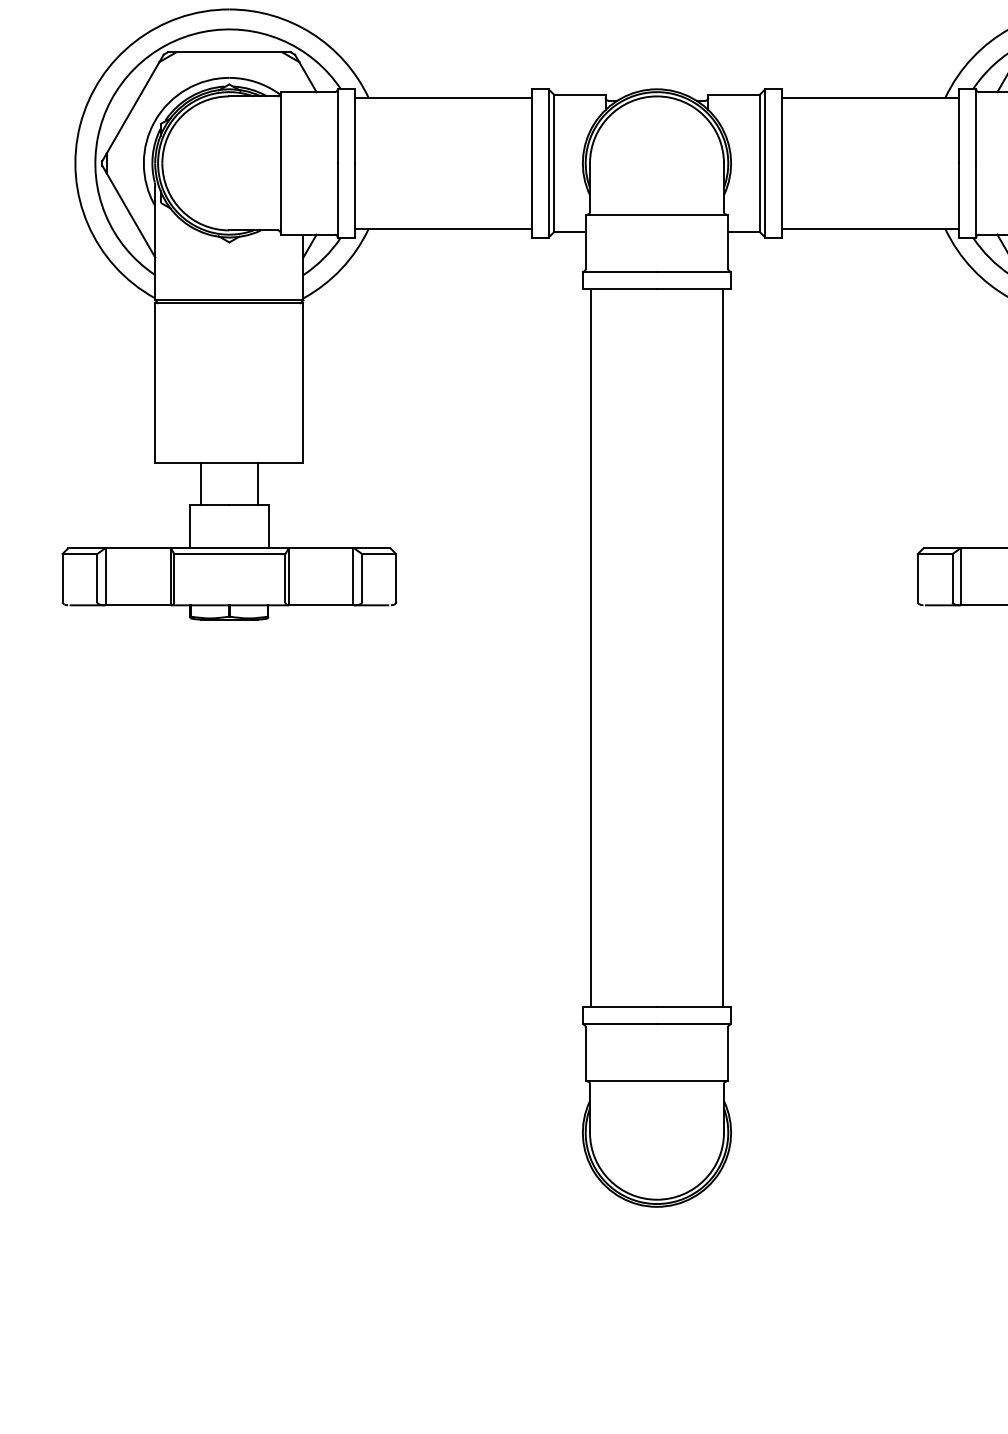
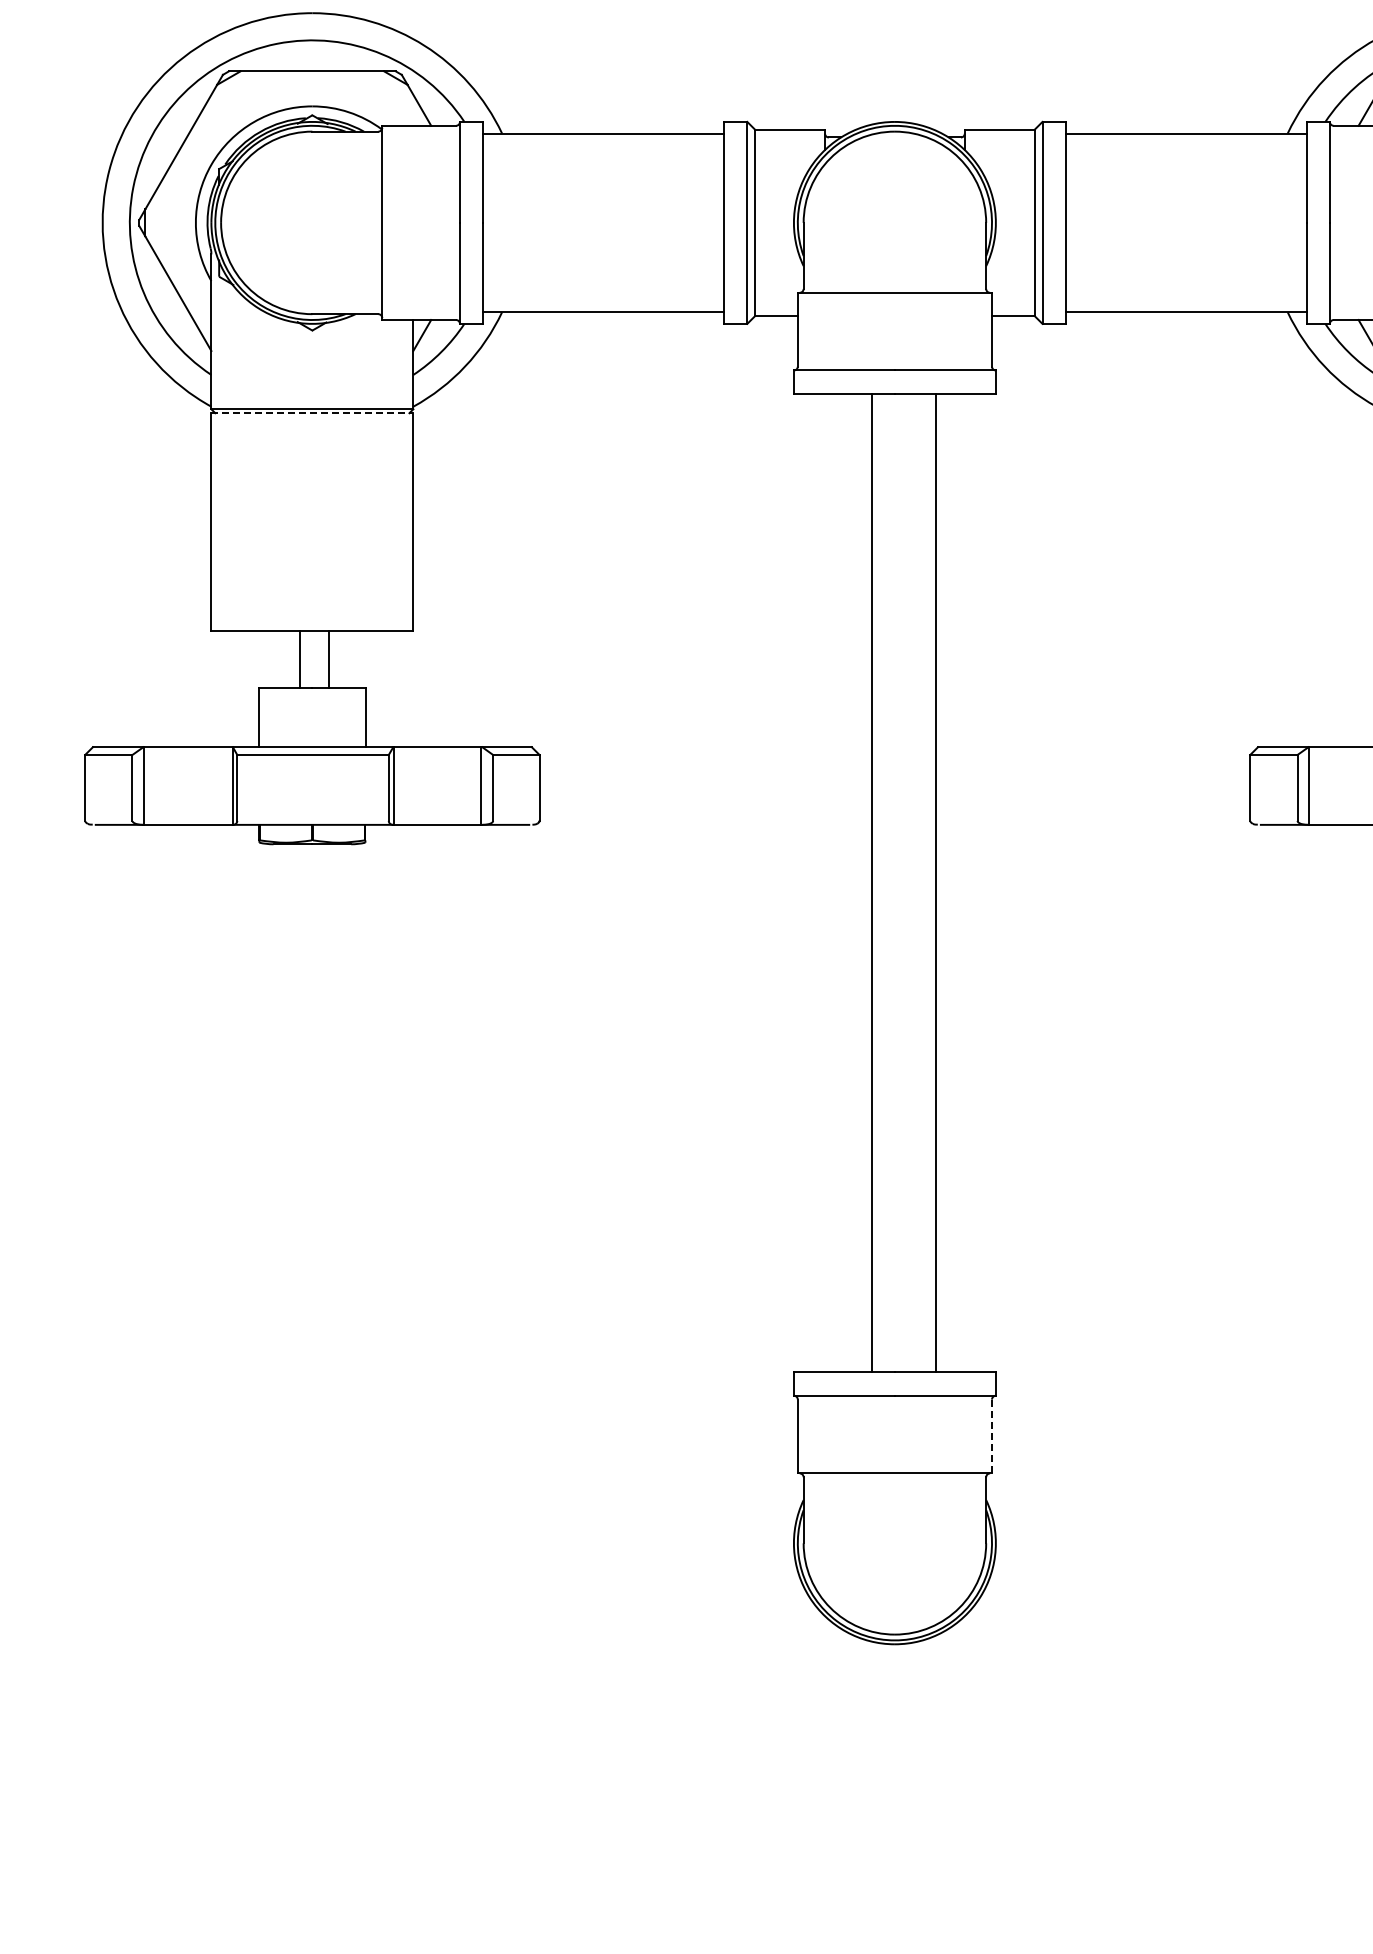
line: (229, 303) -> (312, 413), solid -> dashed
line: (200, 483) -> (328, 659), moved
line: (258, 483) -> (300, 659), moved
line: (591, 647) -> (871, 882), moved
line: (722, 647) -> (936, 882), moved
line: (728, 1054) -> (992, 1436), solid -> dashed

